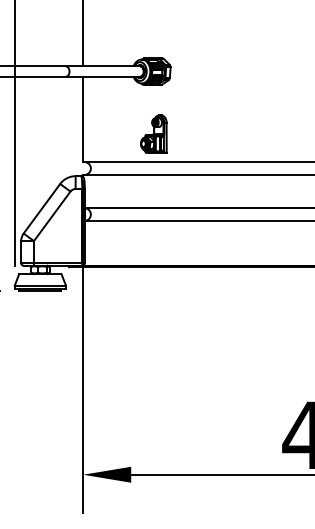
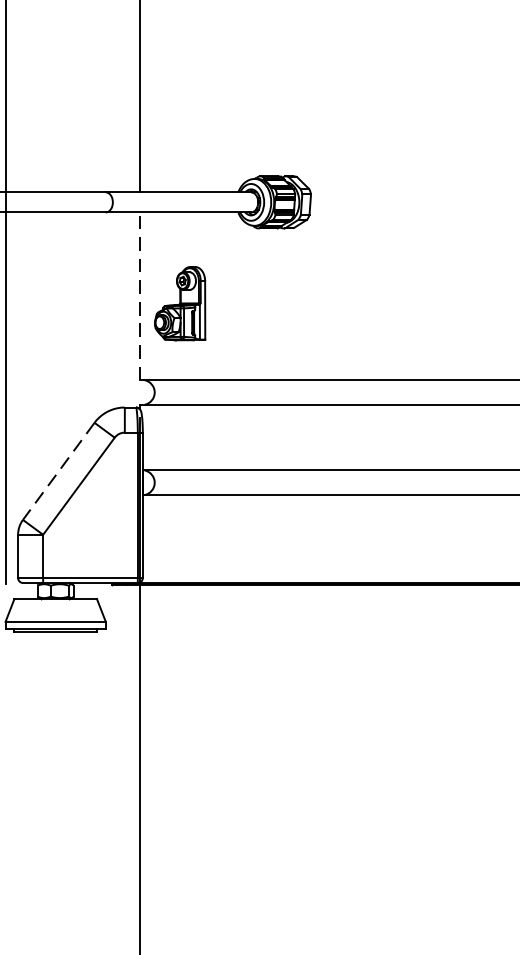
line: (83, 119) -> (140, 296), solid -> dashed
part: (153, 133) -> (179, 302), moved
line: (41, 208) -> (57, 470), solid -> dashed

